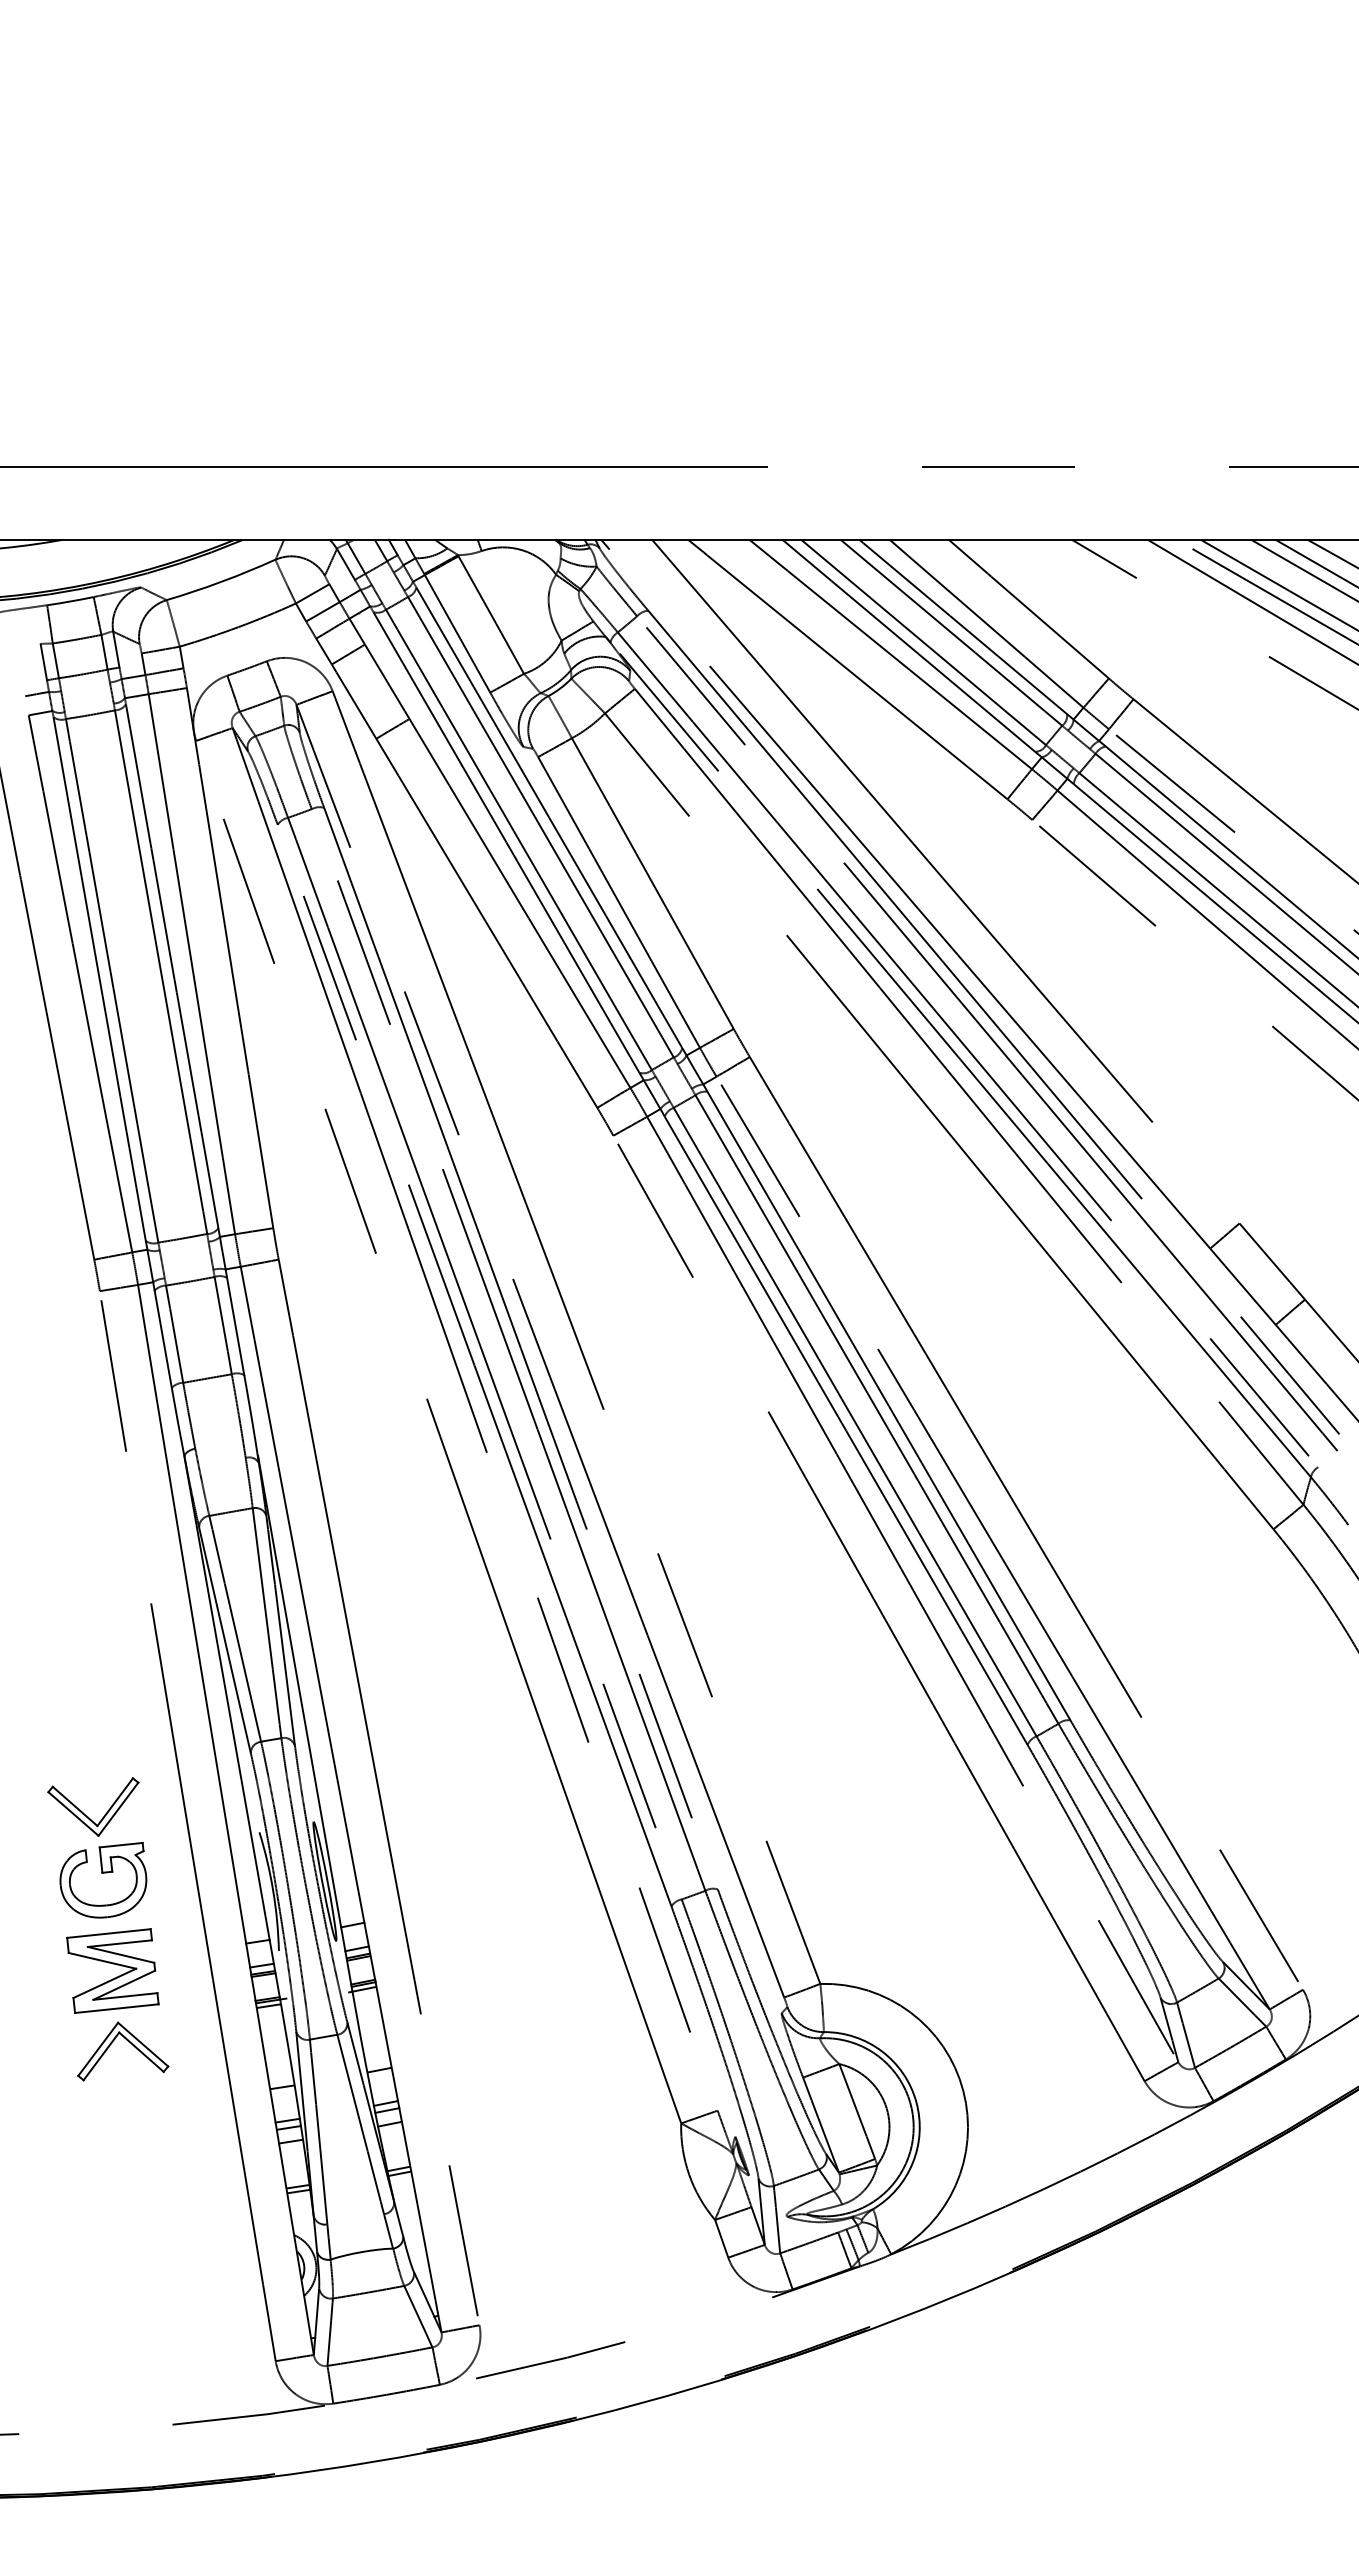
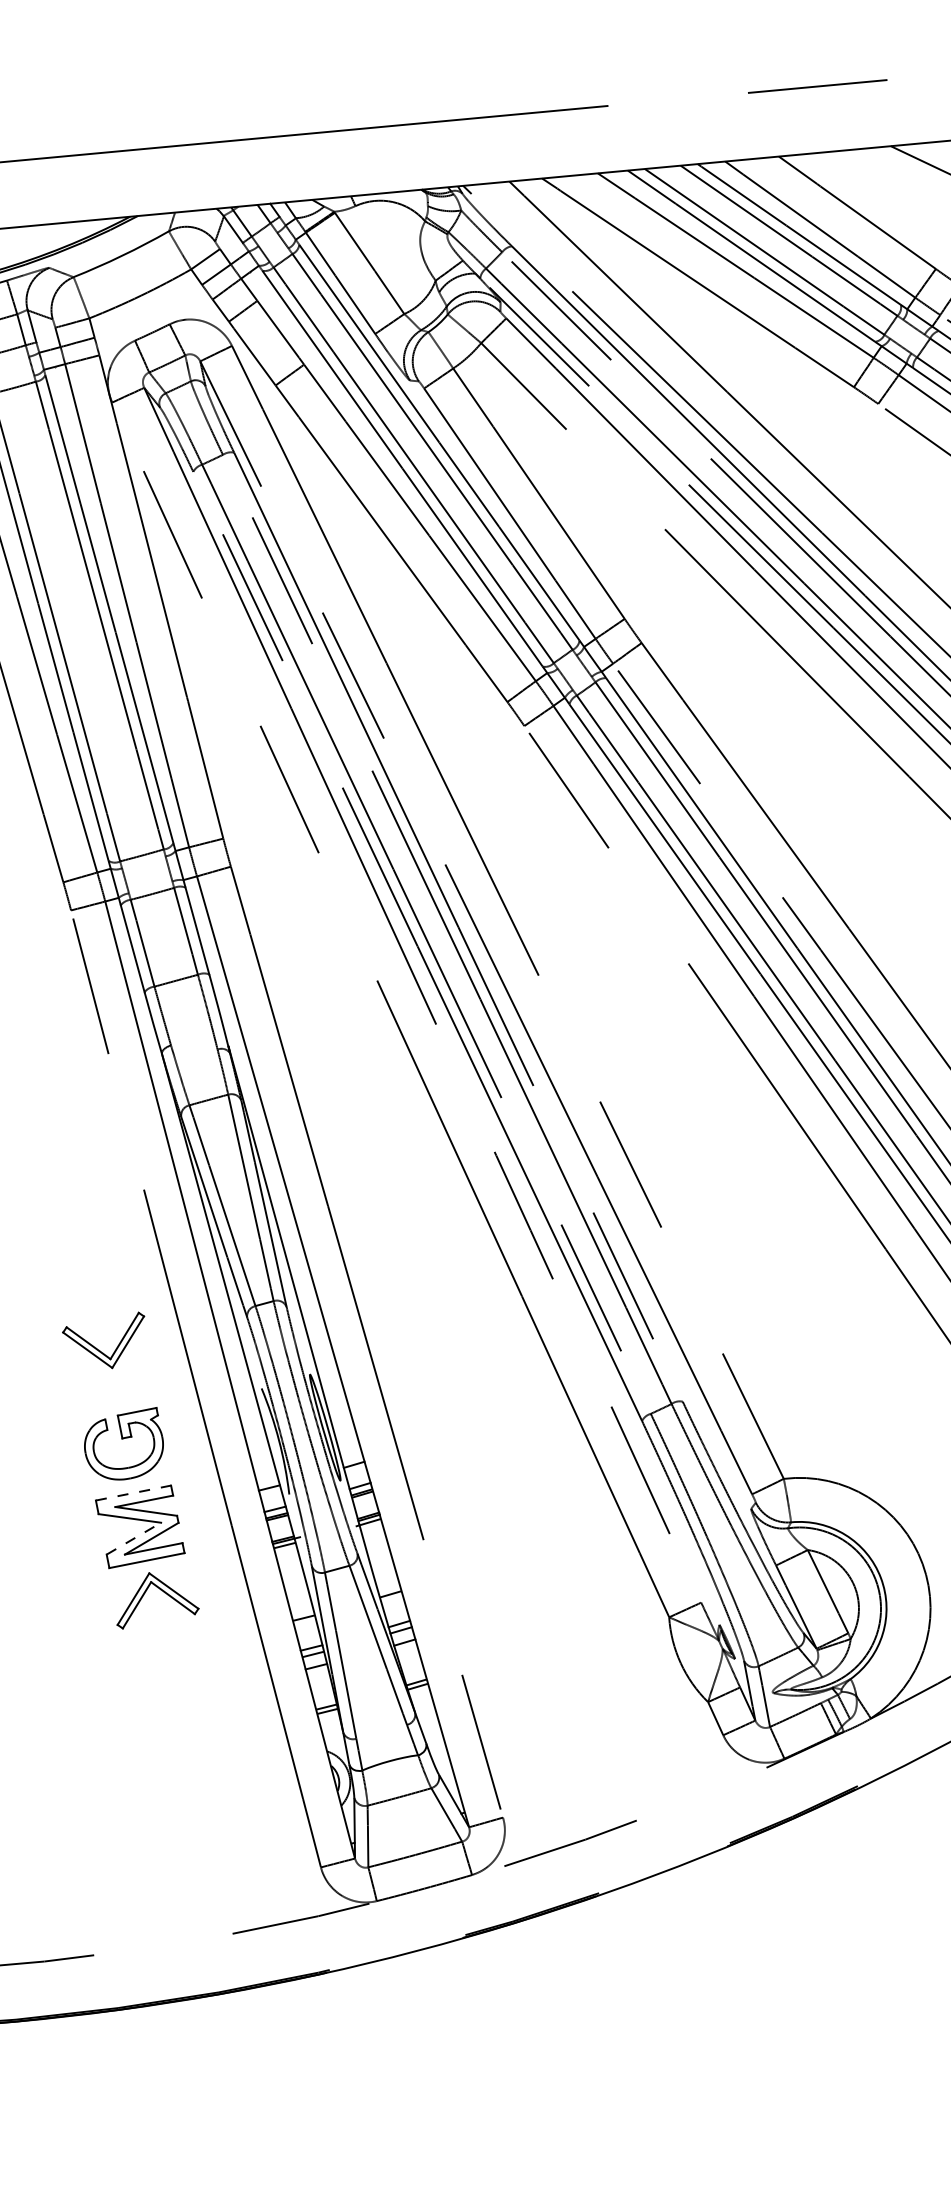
part: (88, 1816) -> (101, 1351), moved
line: (109, 1933) -> (133, 1492), solid -> dashed
line: (104, 1983) -> (133, 1538), solid -> dashed

